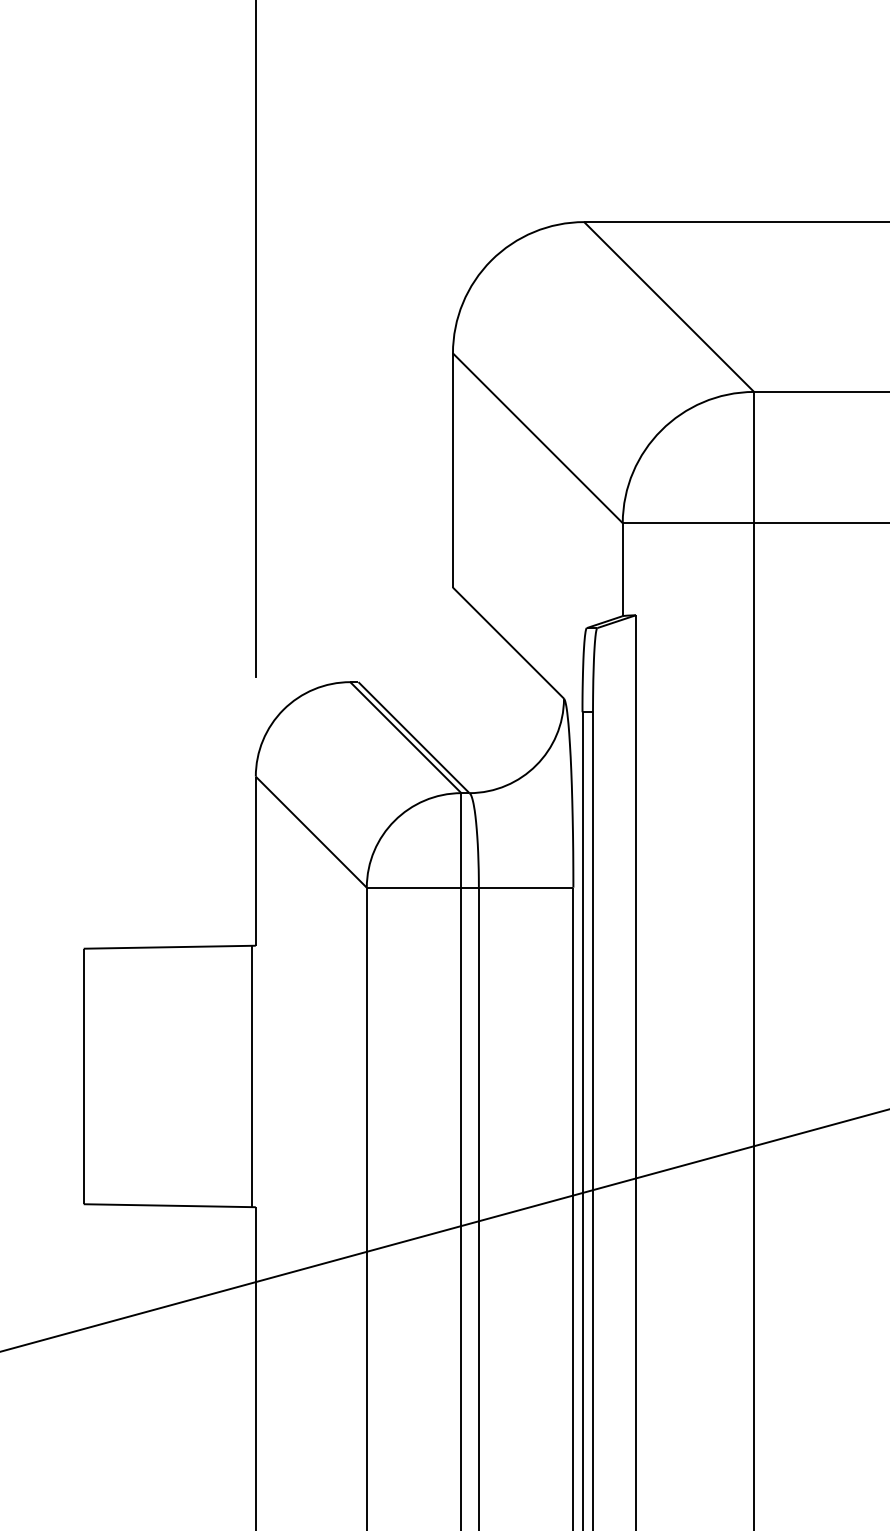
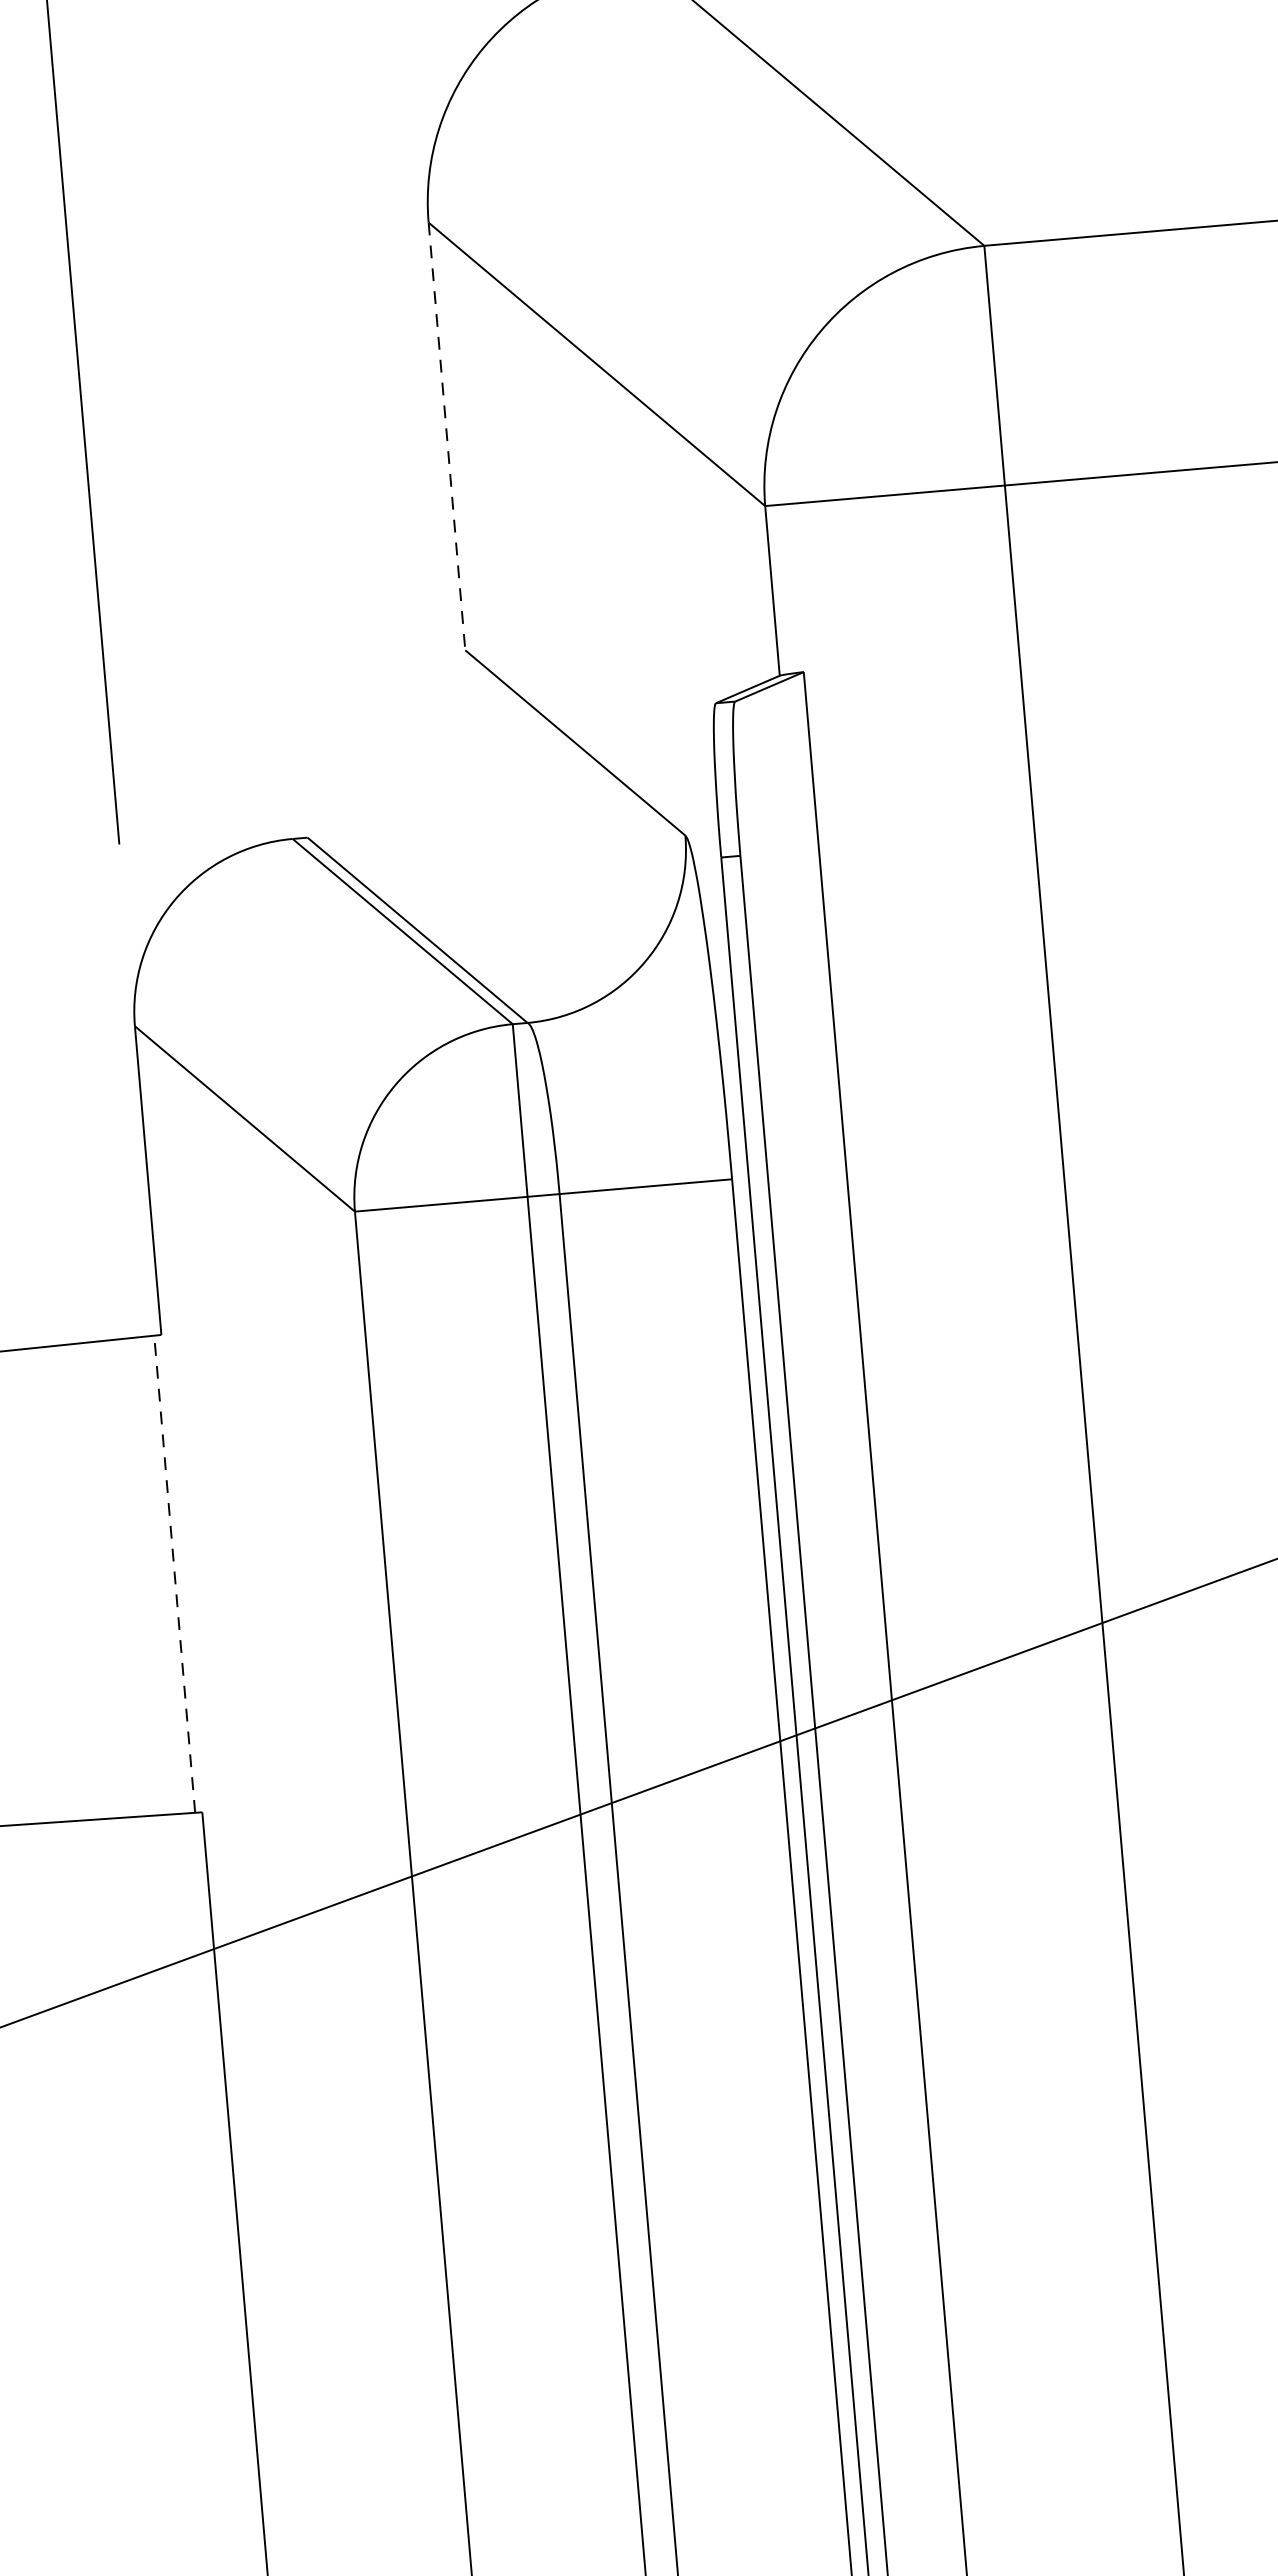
line: (452, 471) -> (446, 438), solid -> dashed
line: (251, 1076) -> (173, 1574), solid -> dashed

